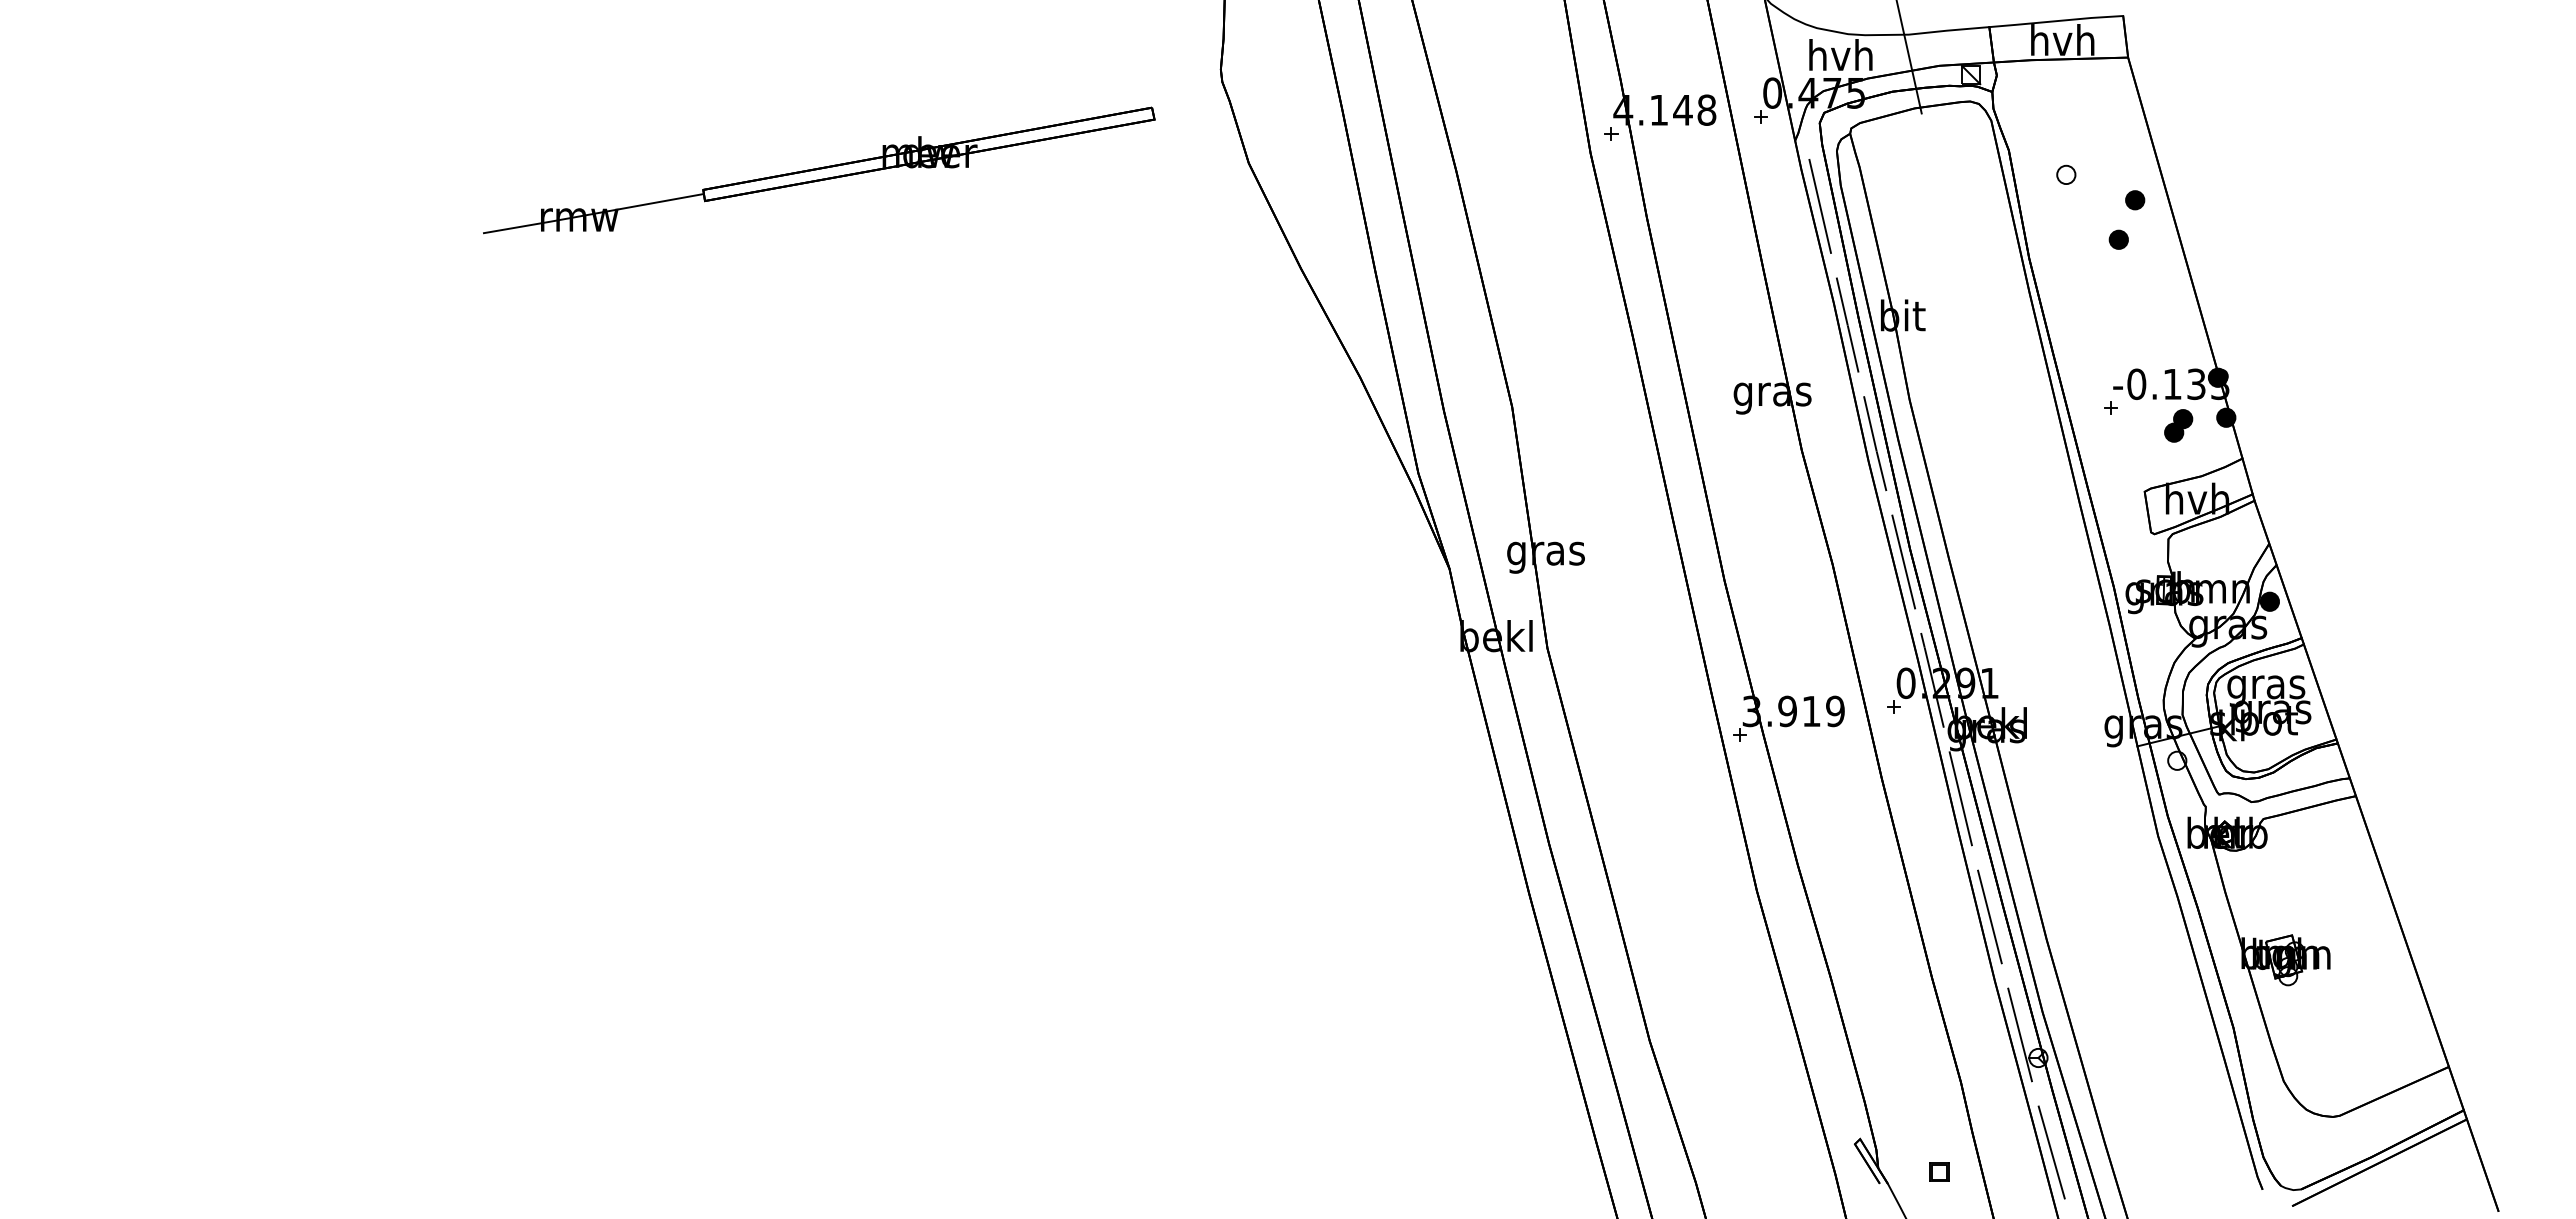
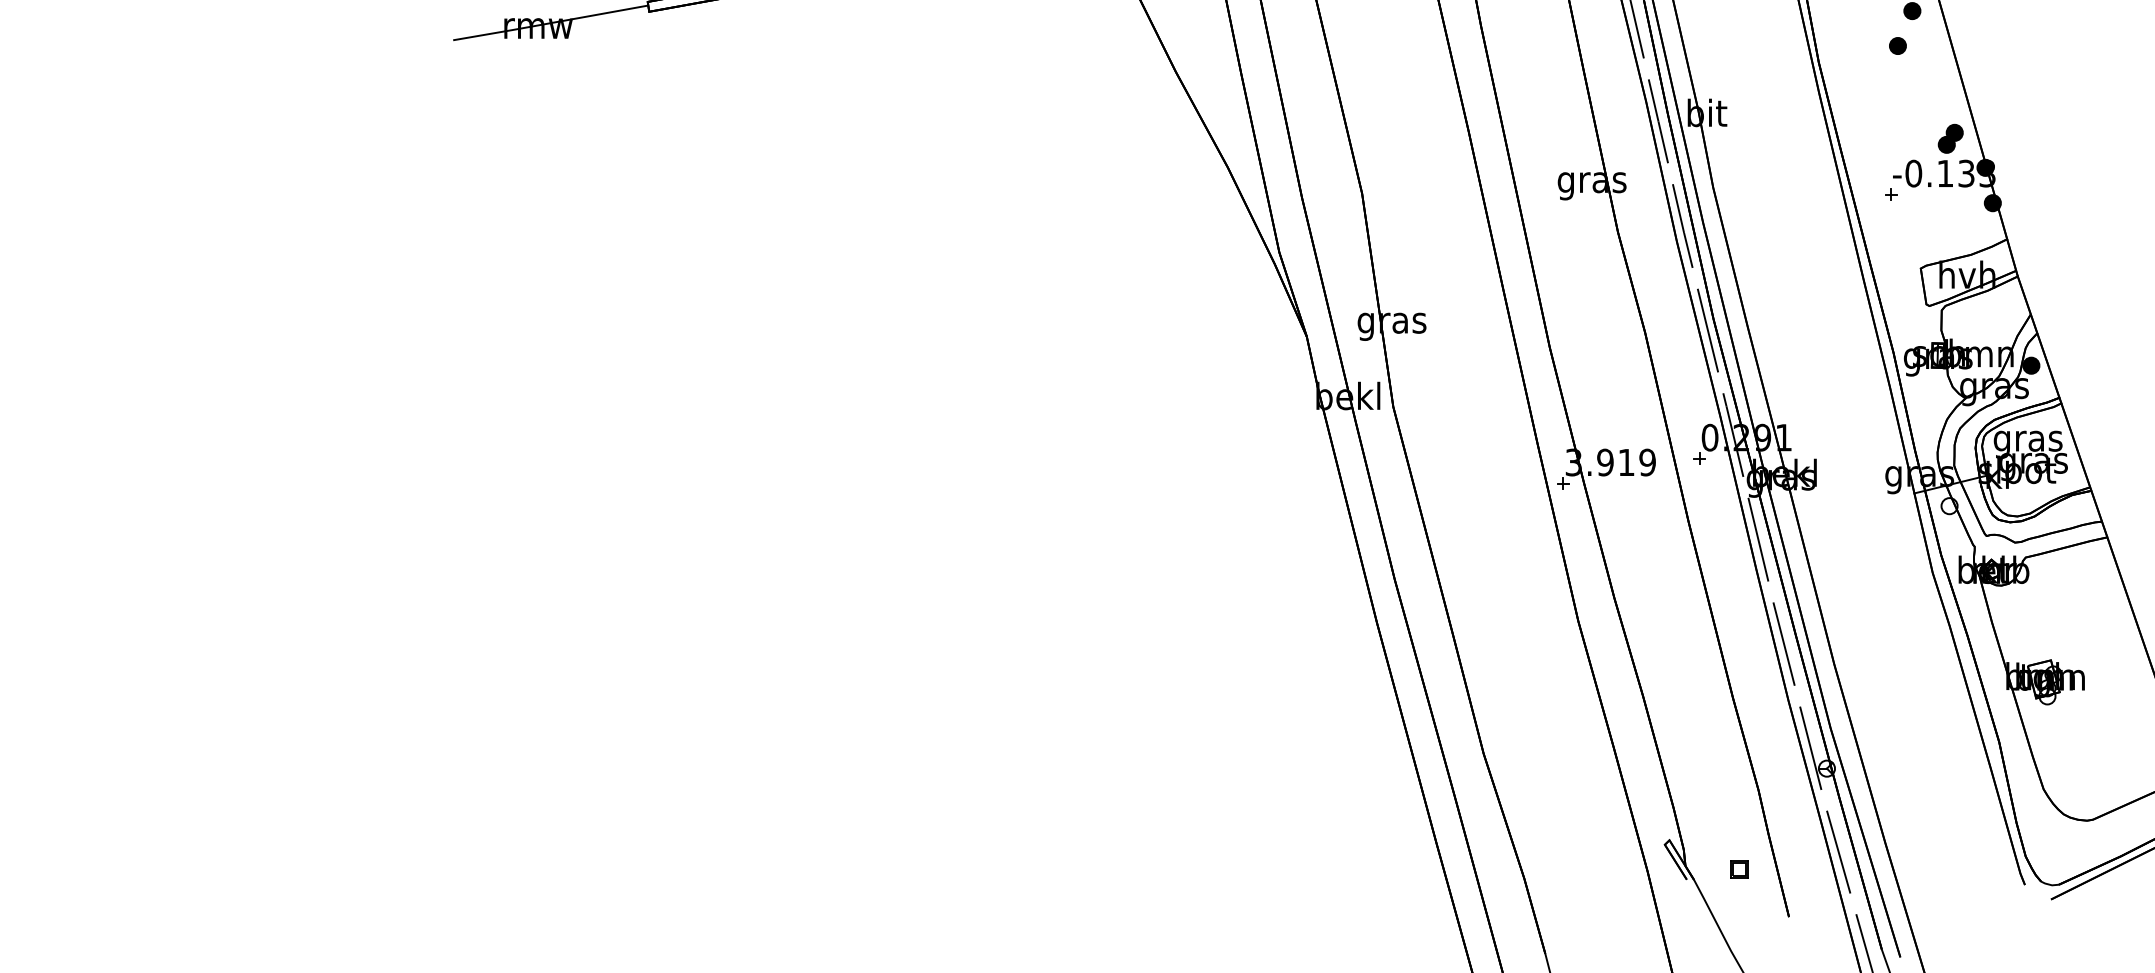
part: (2178, 425) -> (1950, 138), moved

